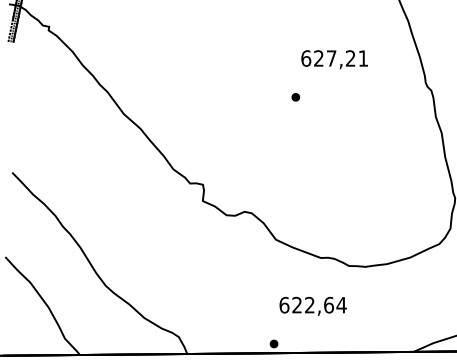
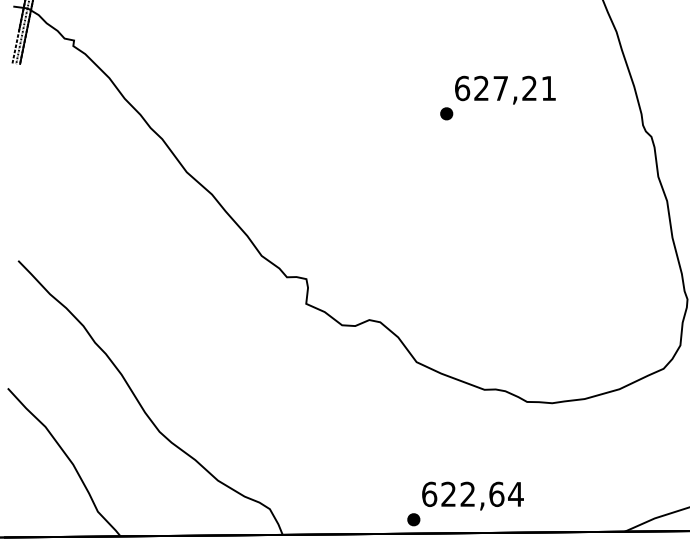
part: (295, 97) -> (446, 114), moved
text: (312, 305) -> (471, 494), moved

